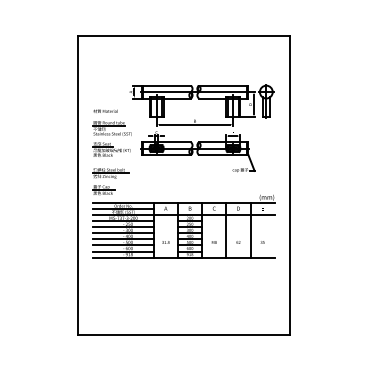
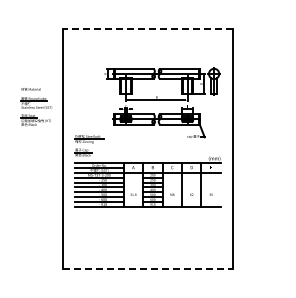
line: (183, 35) -> (147, 28), solid -> dashed
part: (112, 133) -> (36, 107), moved
line: (184, 335) -> (148, 269), solid -> dashed

